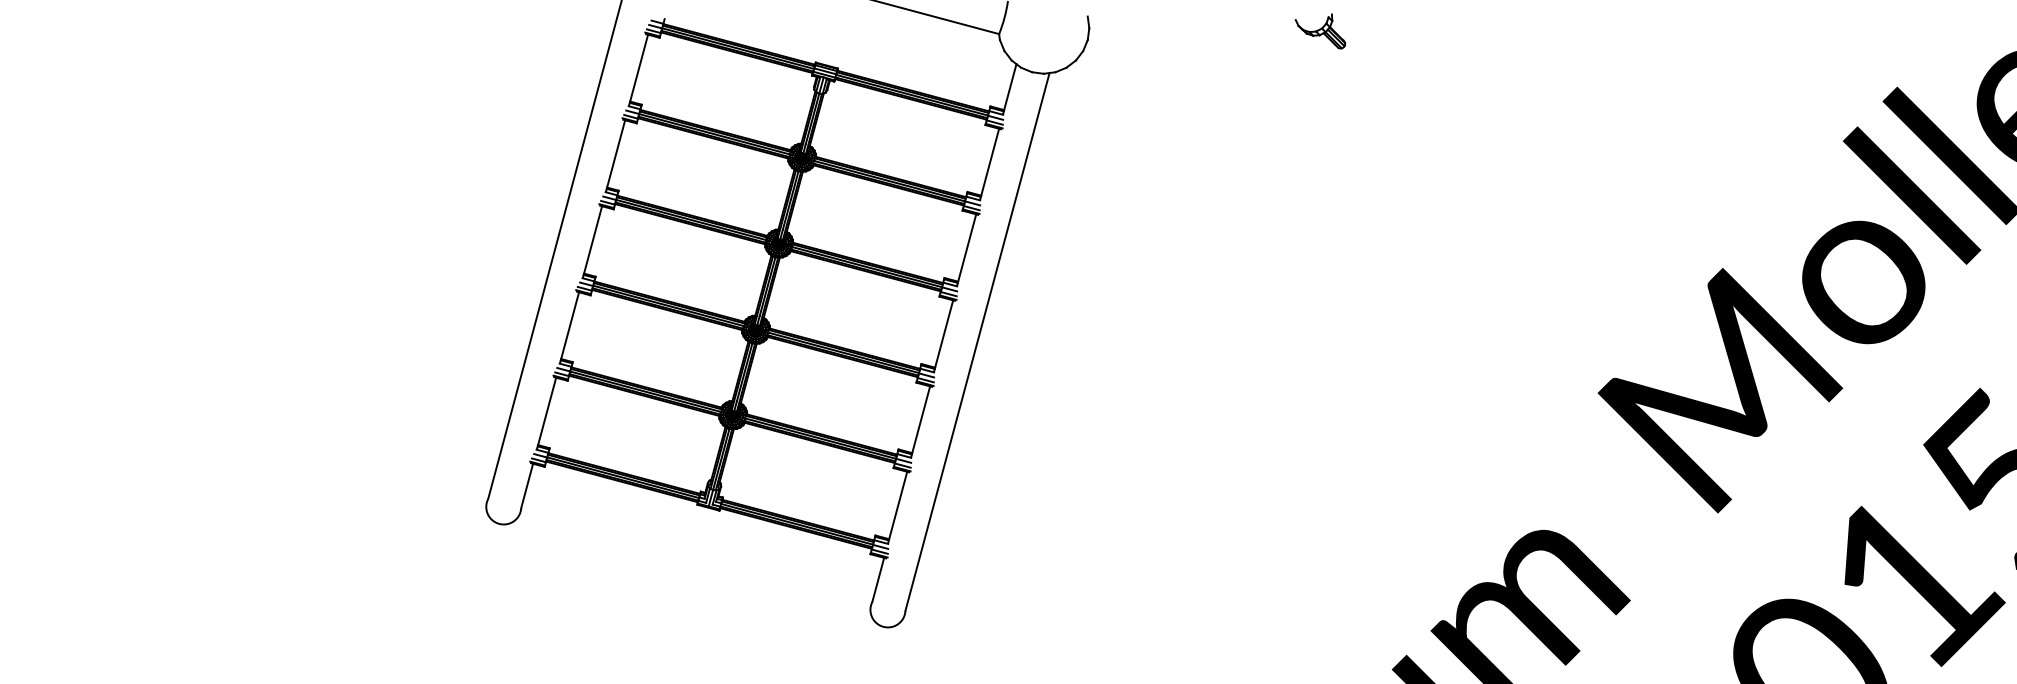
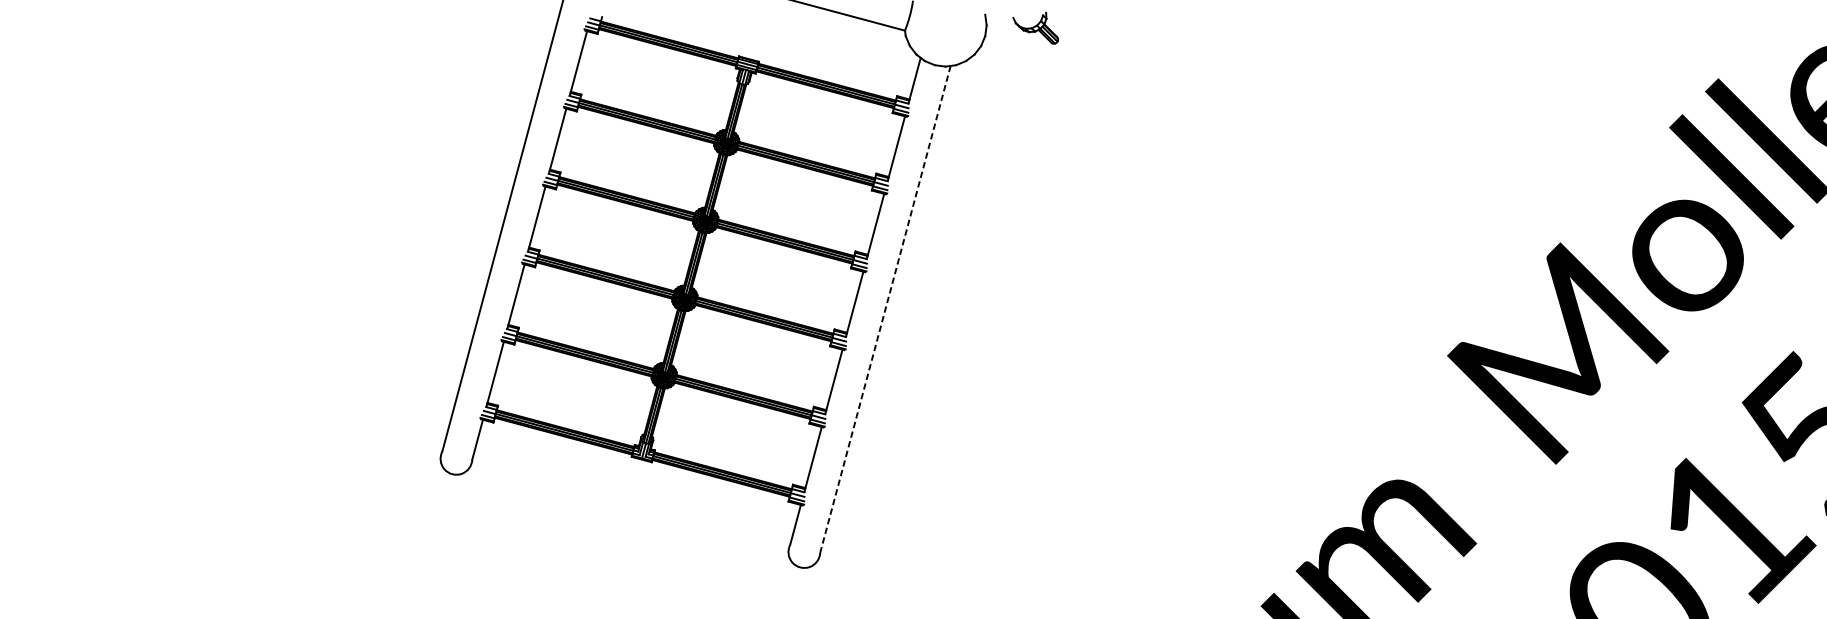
part: (1319, 31) -> (1034, 28), moved
line: (977, 342) -> (885, 309), solid -> dashed

